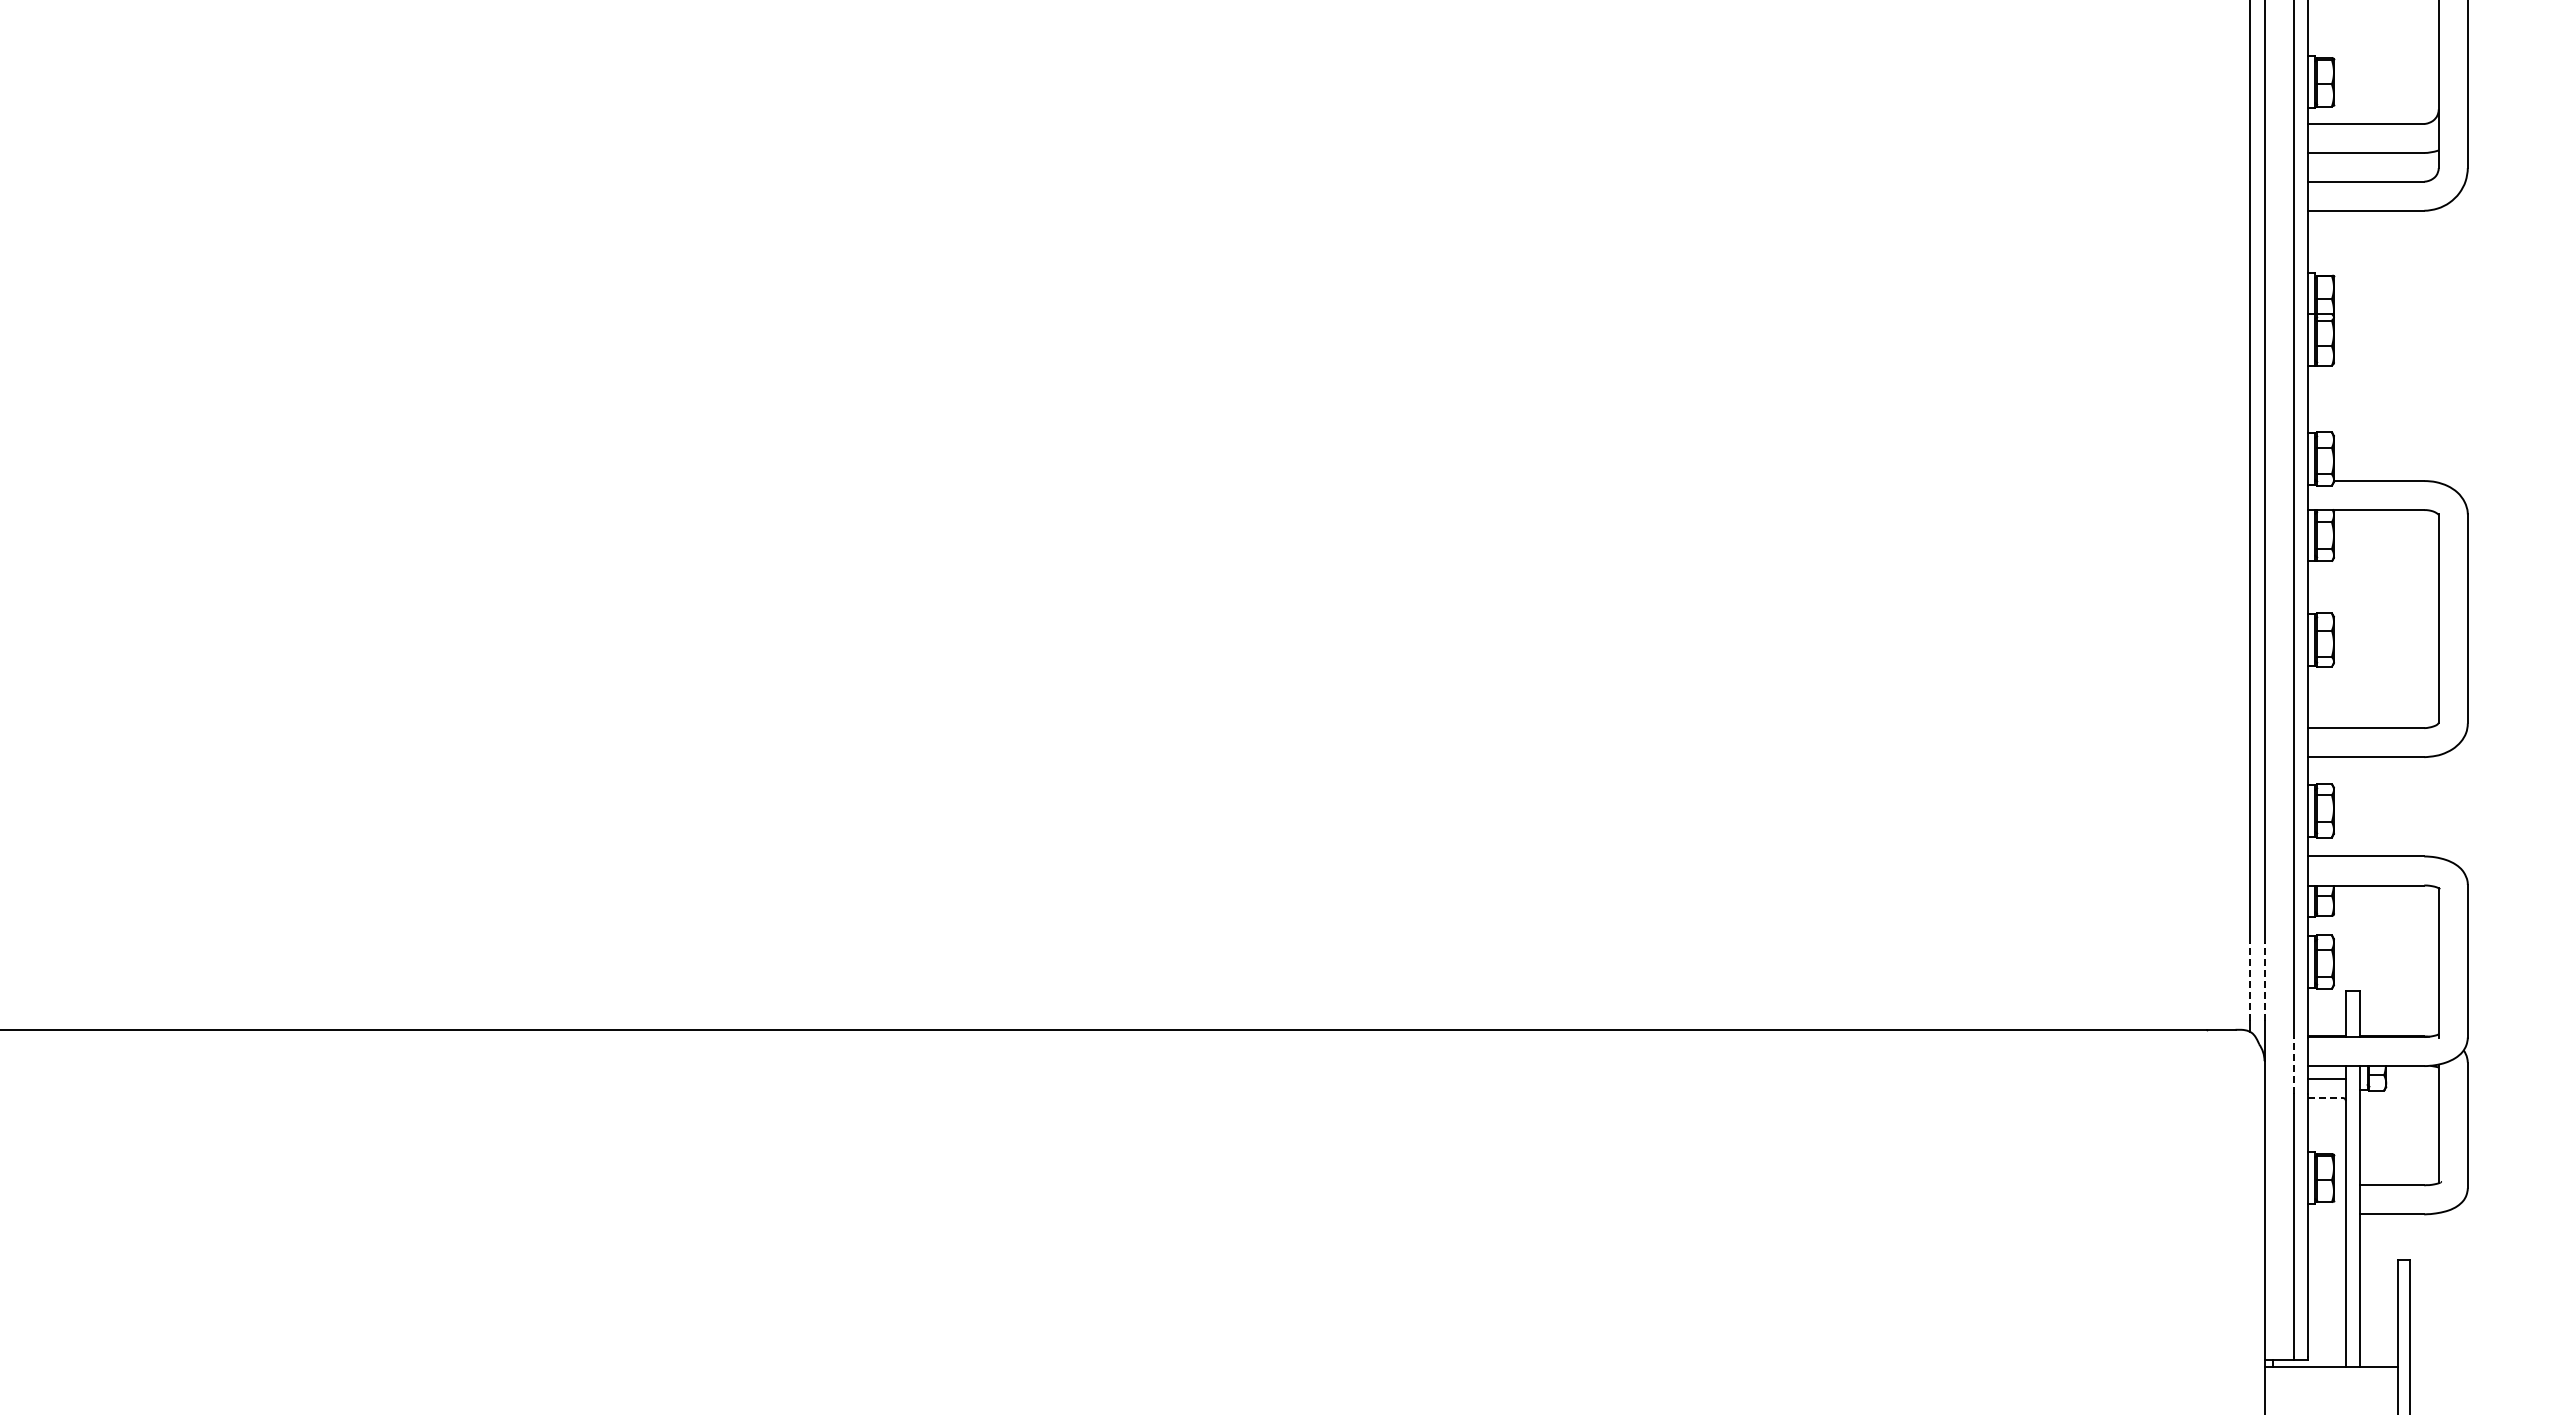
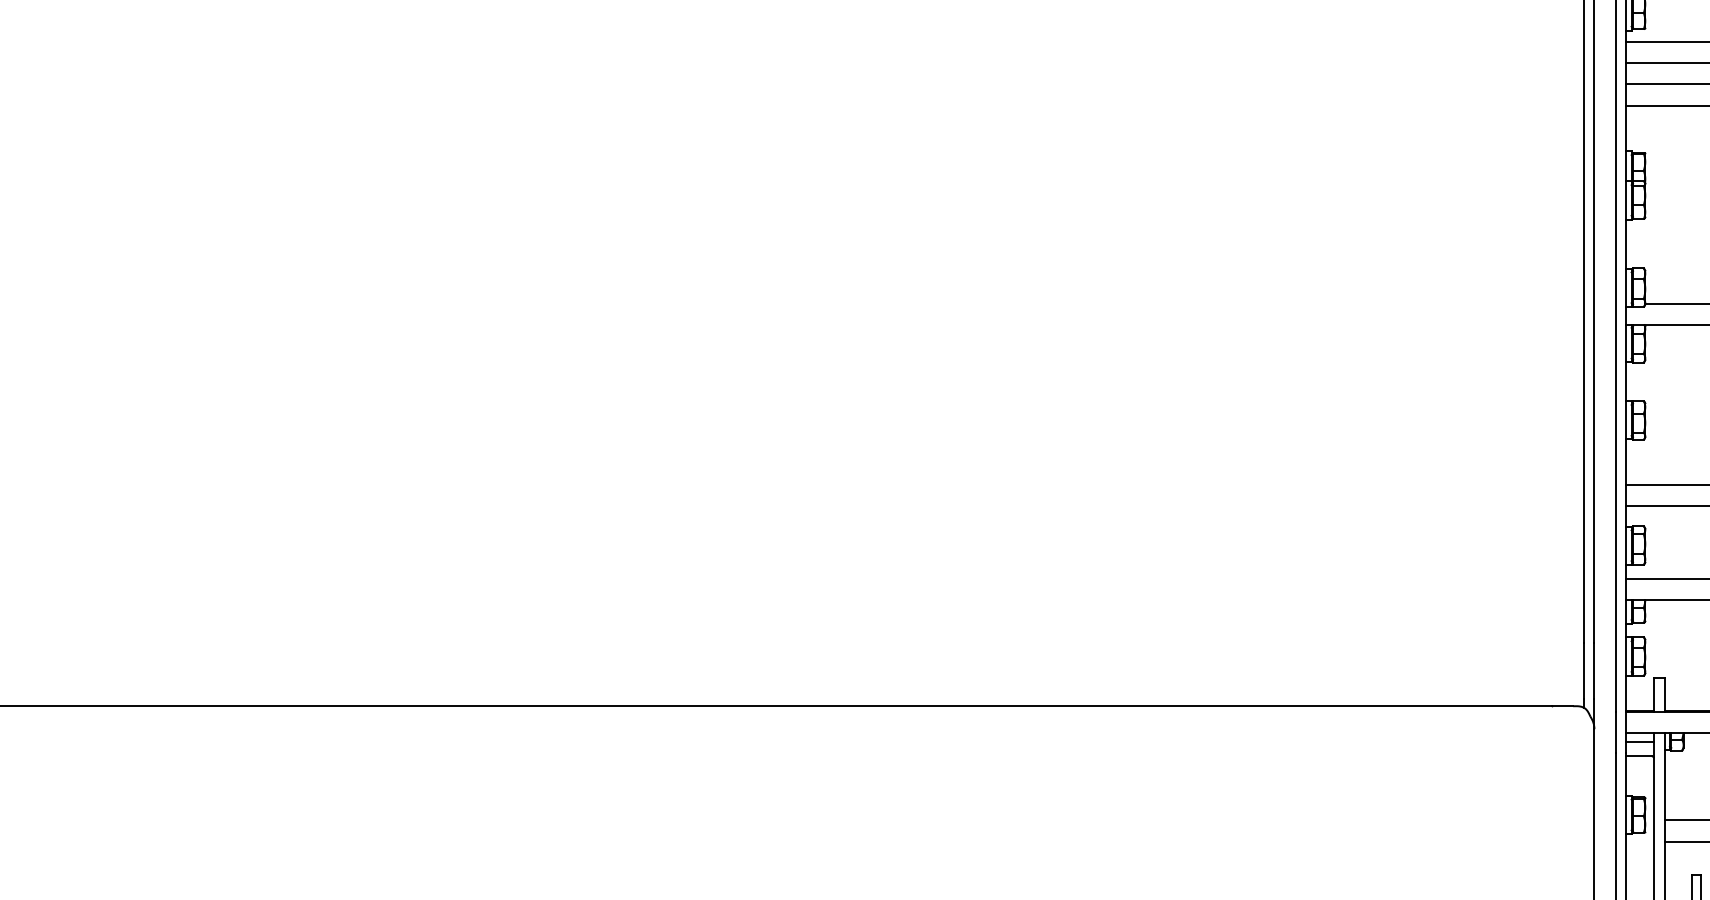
line: (2250, 981) -> (1584, 670), dashed -> solid
line: (2264, 981) -> (1594, 670), dashed -> solid
line: (2293, 1065) -> (1615, 732), dashed -> solid
line: (2326, 1098) -> (1639, 756), dashed -> solid

